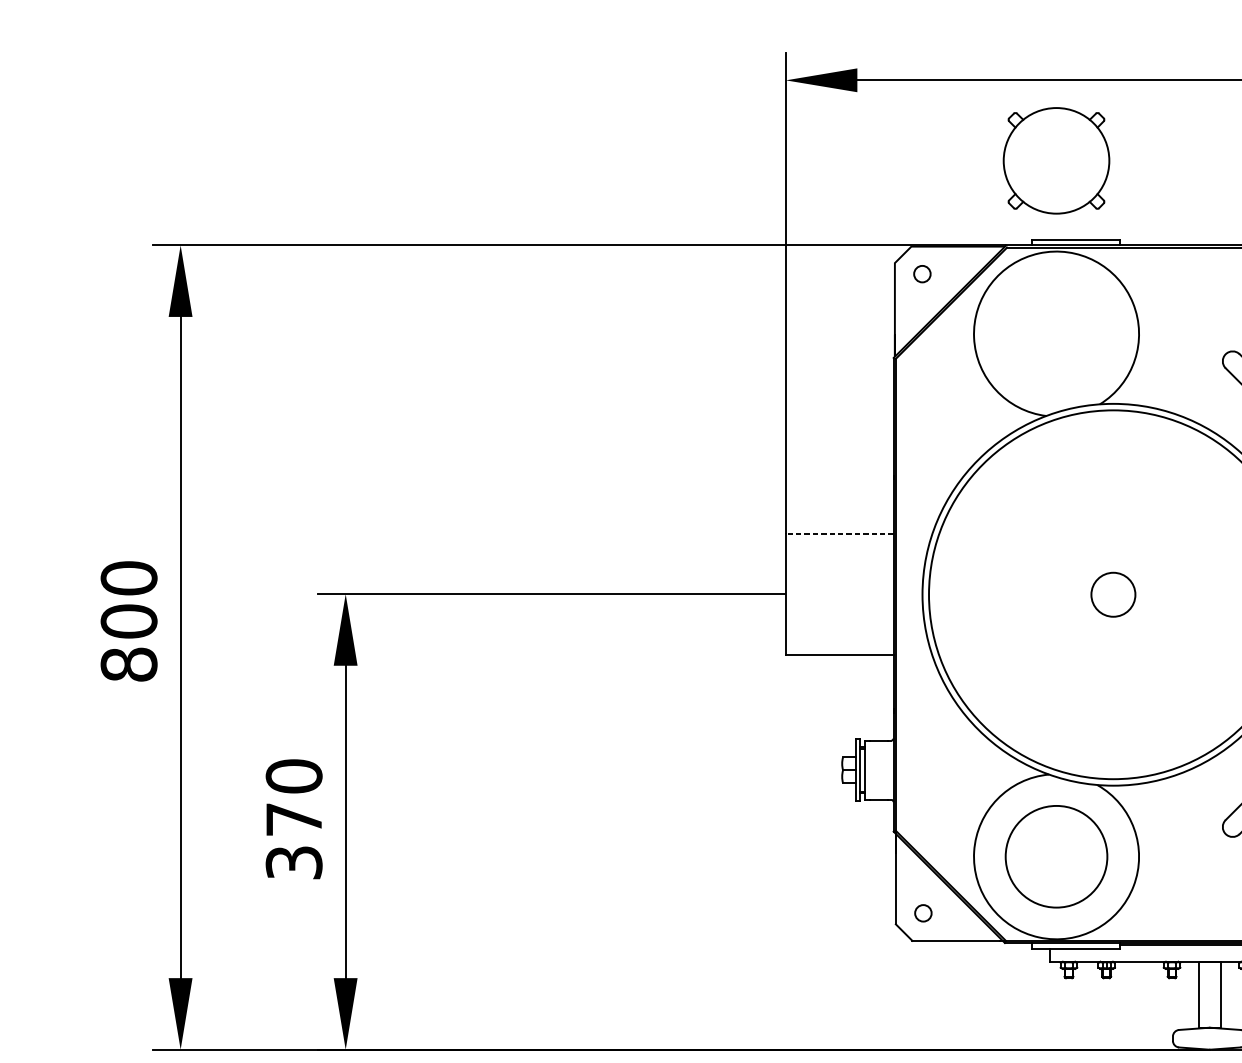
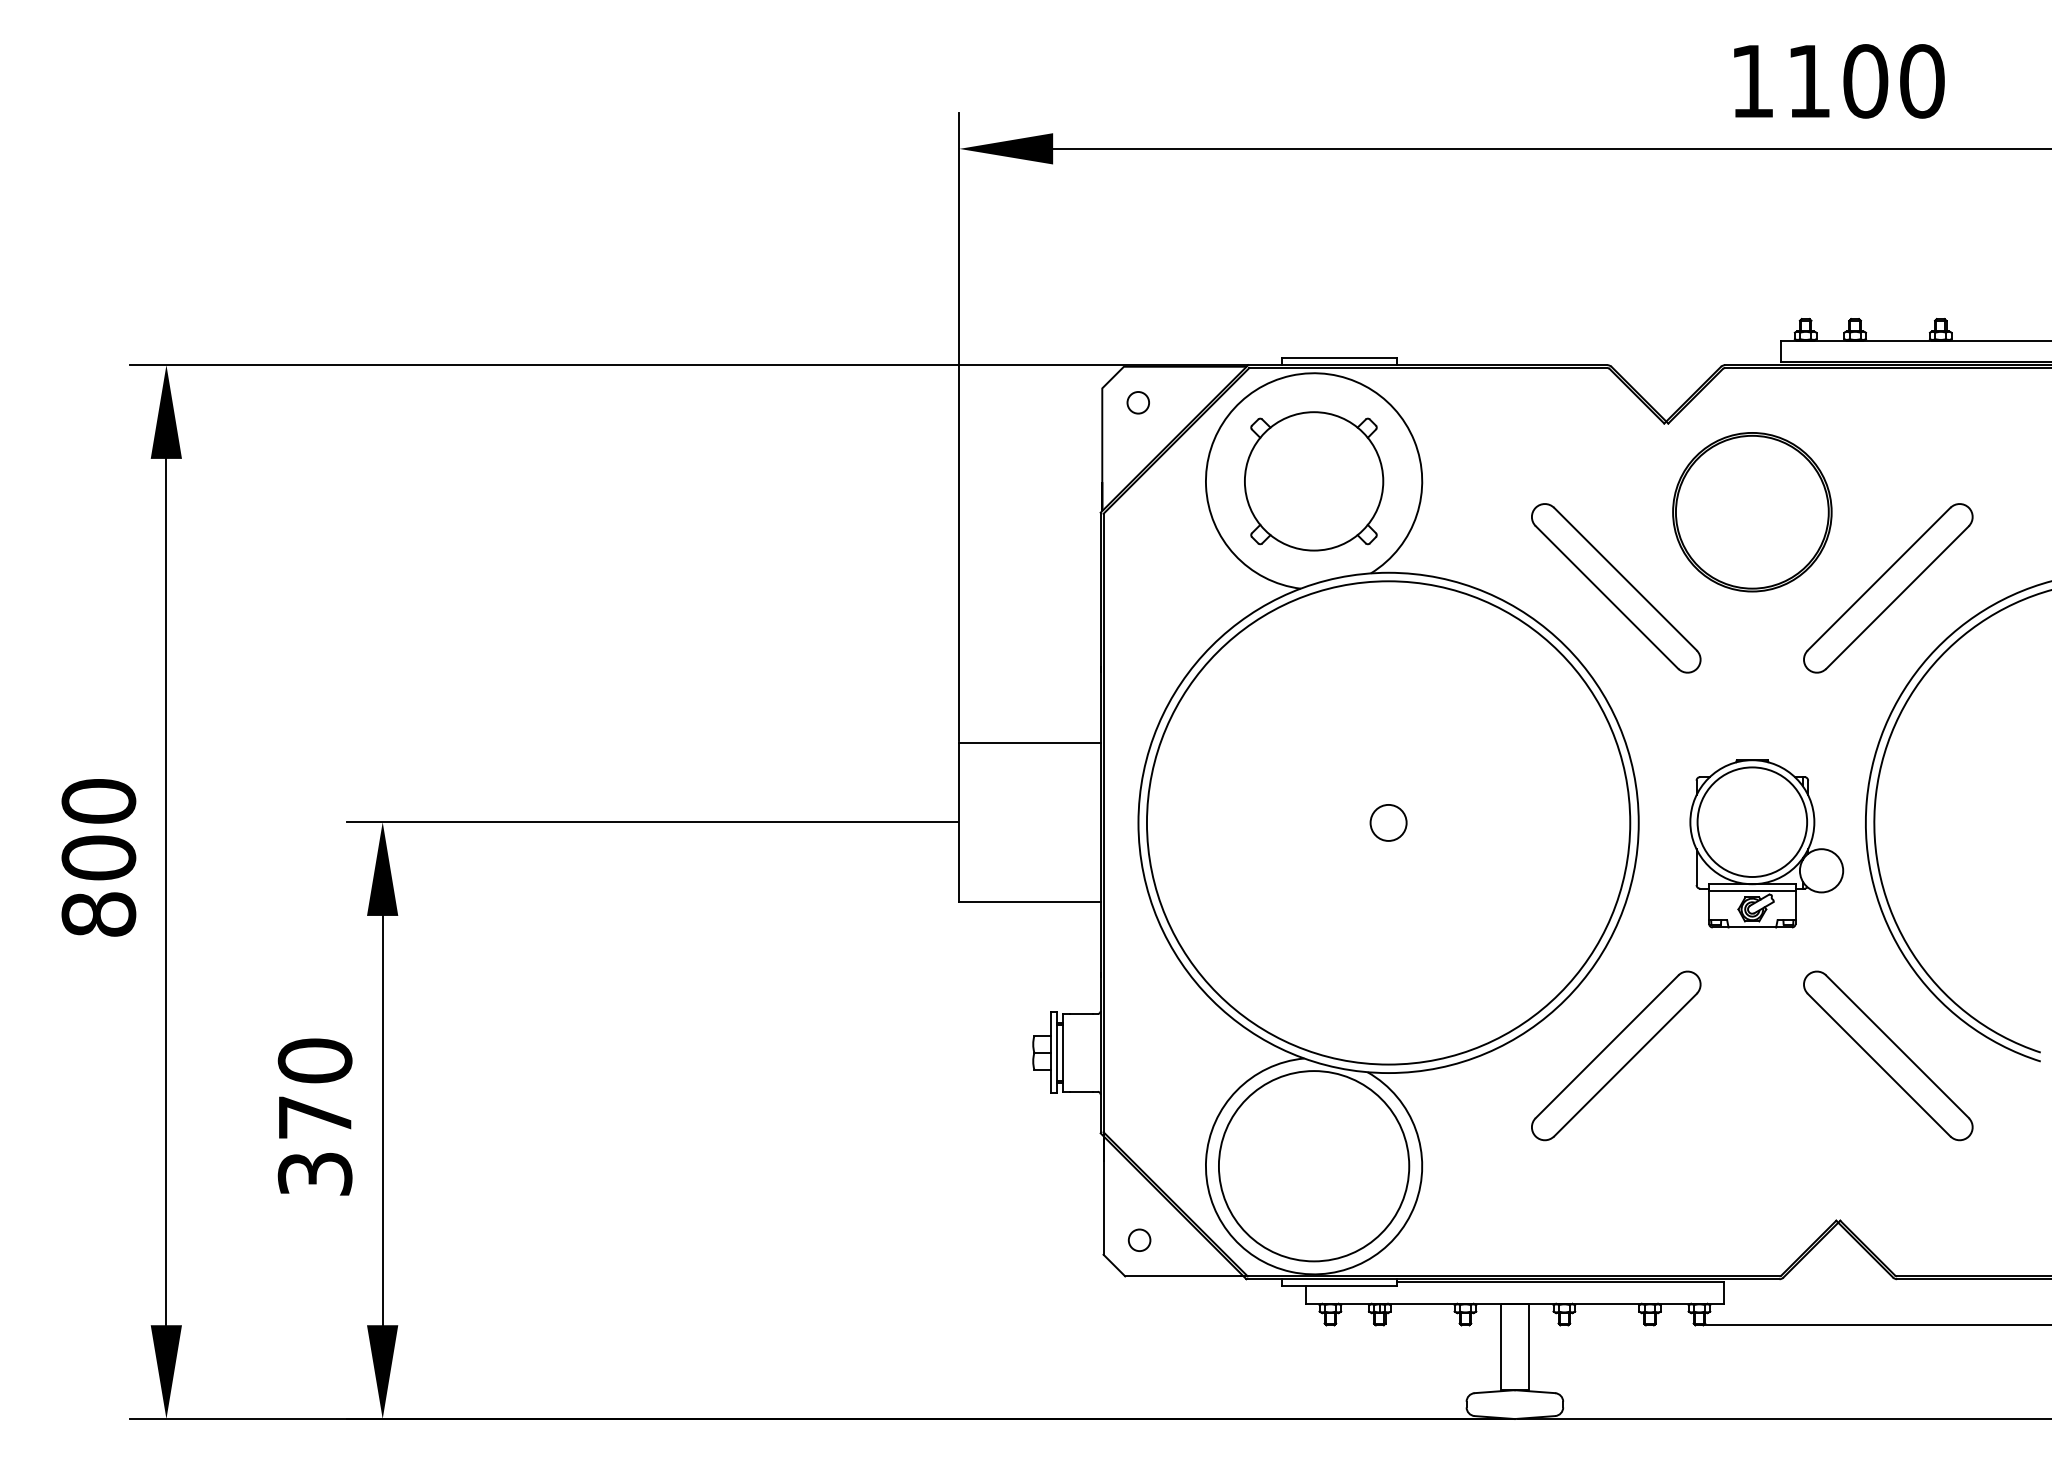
part: (1056, 160) -> (1314, 481), moved
line: (840, 533) -> (1030, 742), dashed -> solid
circle: (1113, 594) -> (1388, 822), size x0.62
circle: (1056, 856) -> (1313, 1166), size x1.43

